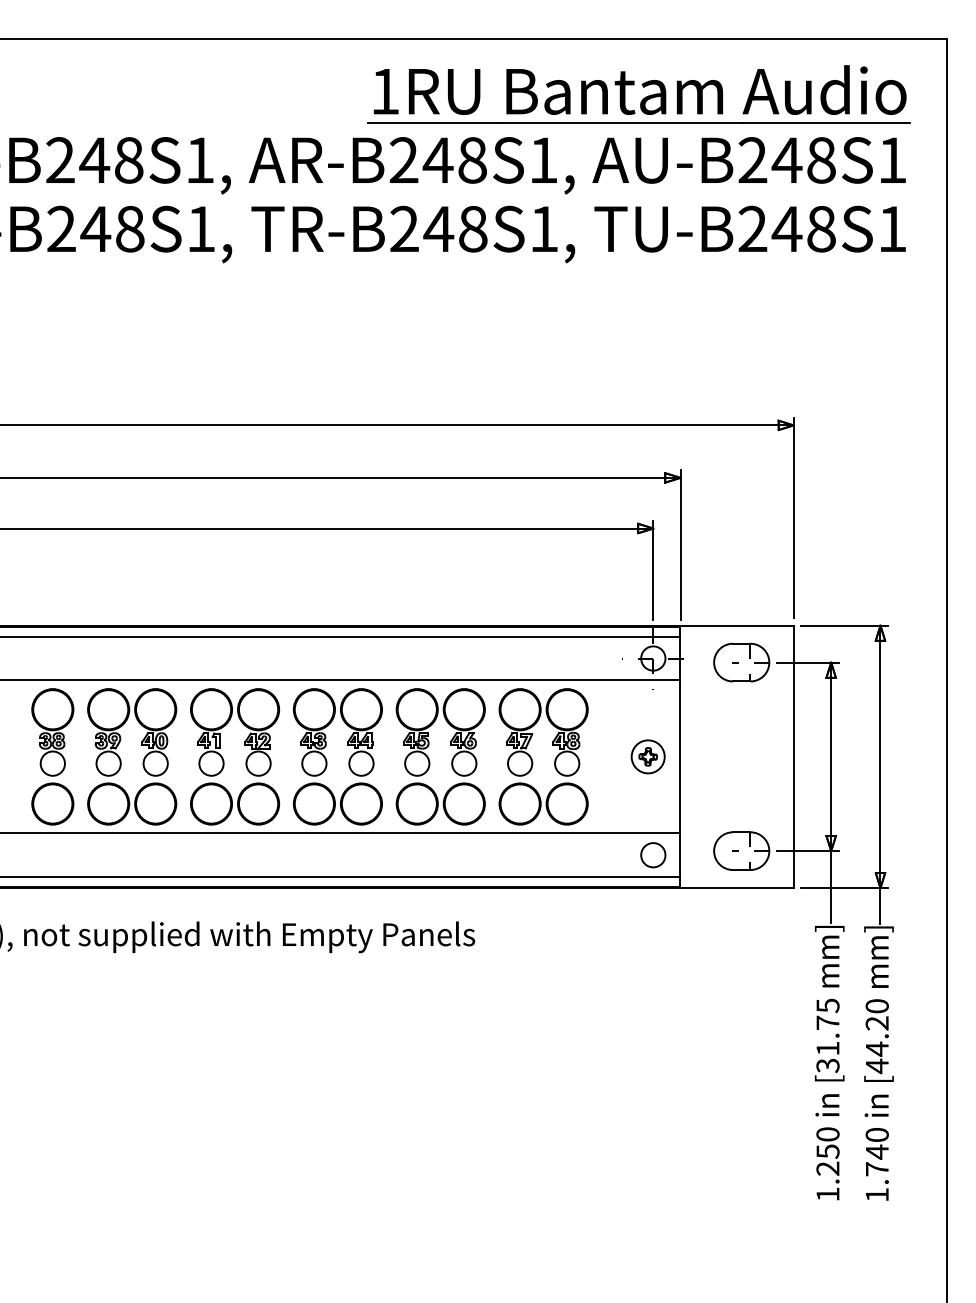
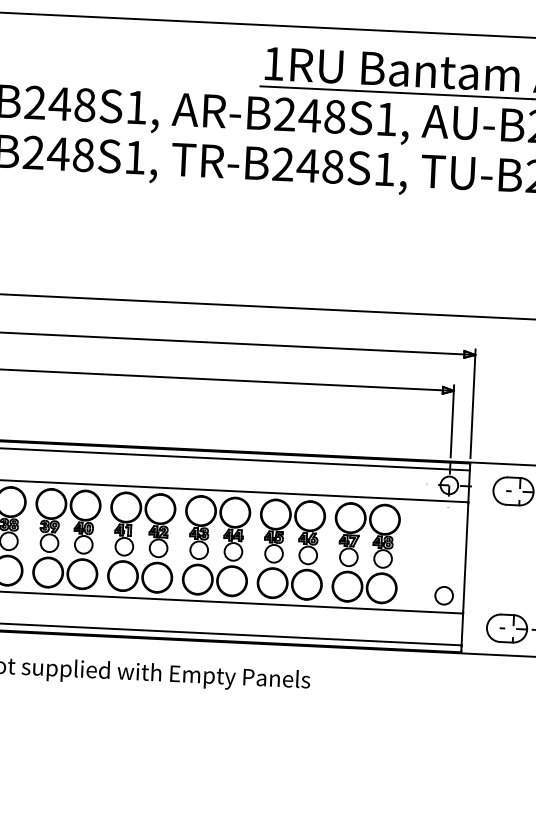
part: (647, 756) -> (441, 556), removed
circle: (653, 855) -> (444, 595), moved

